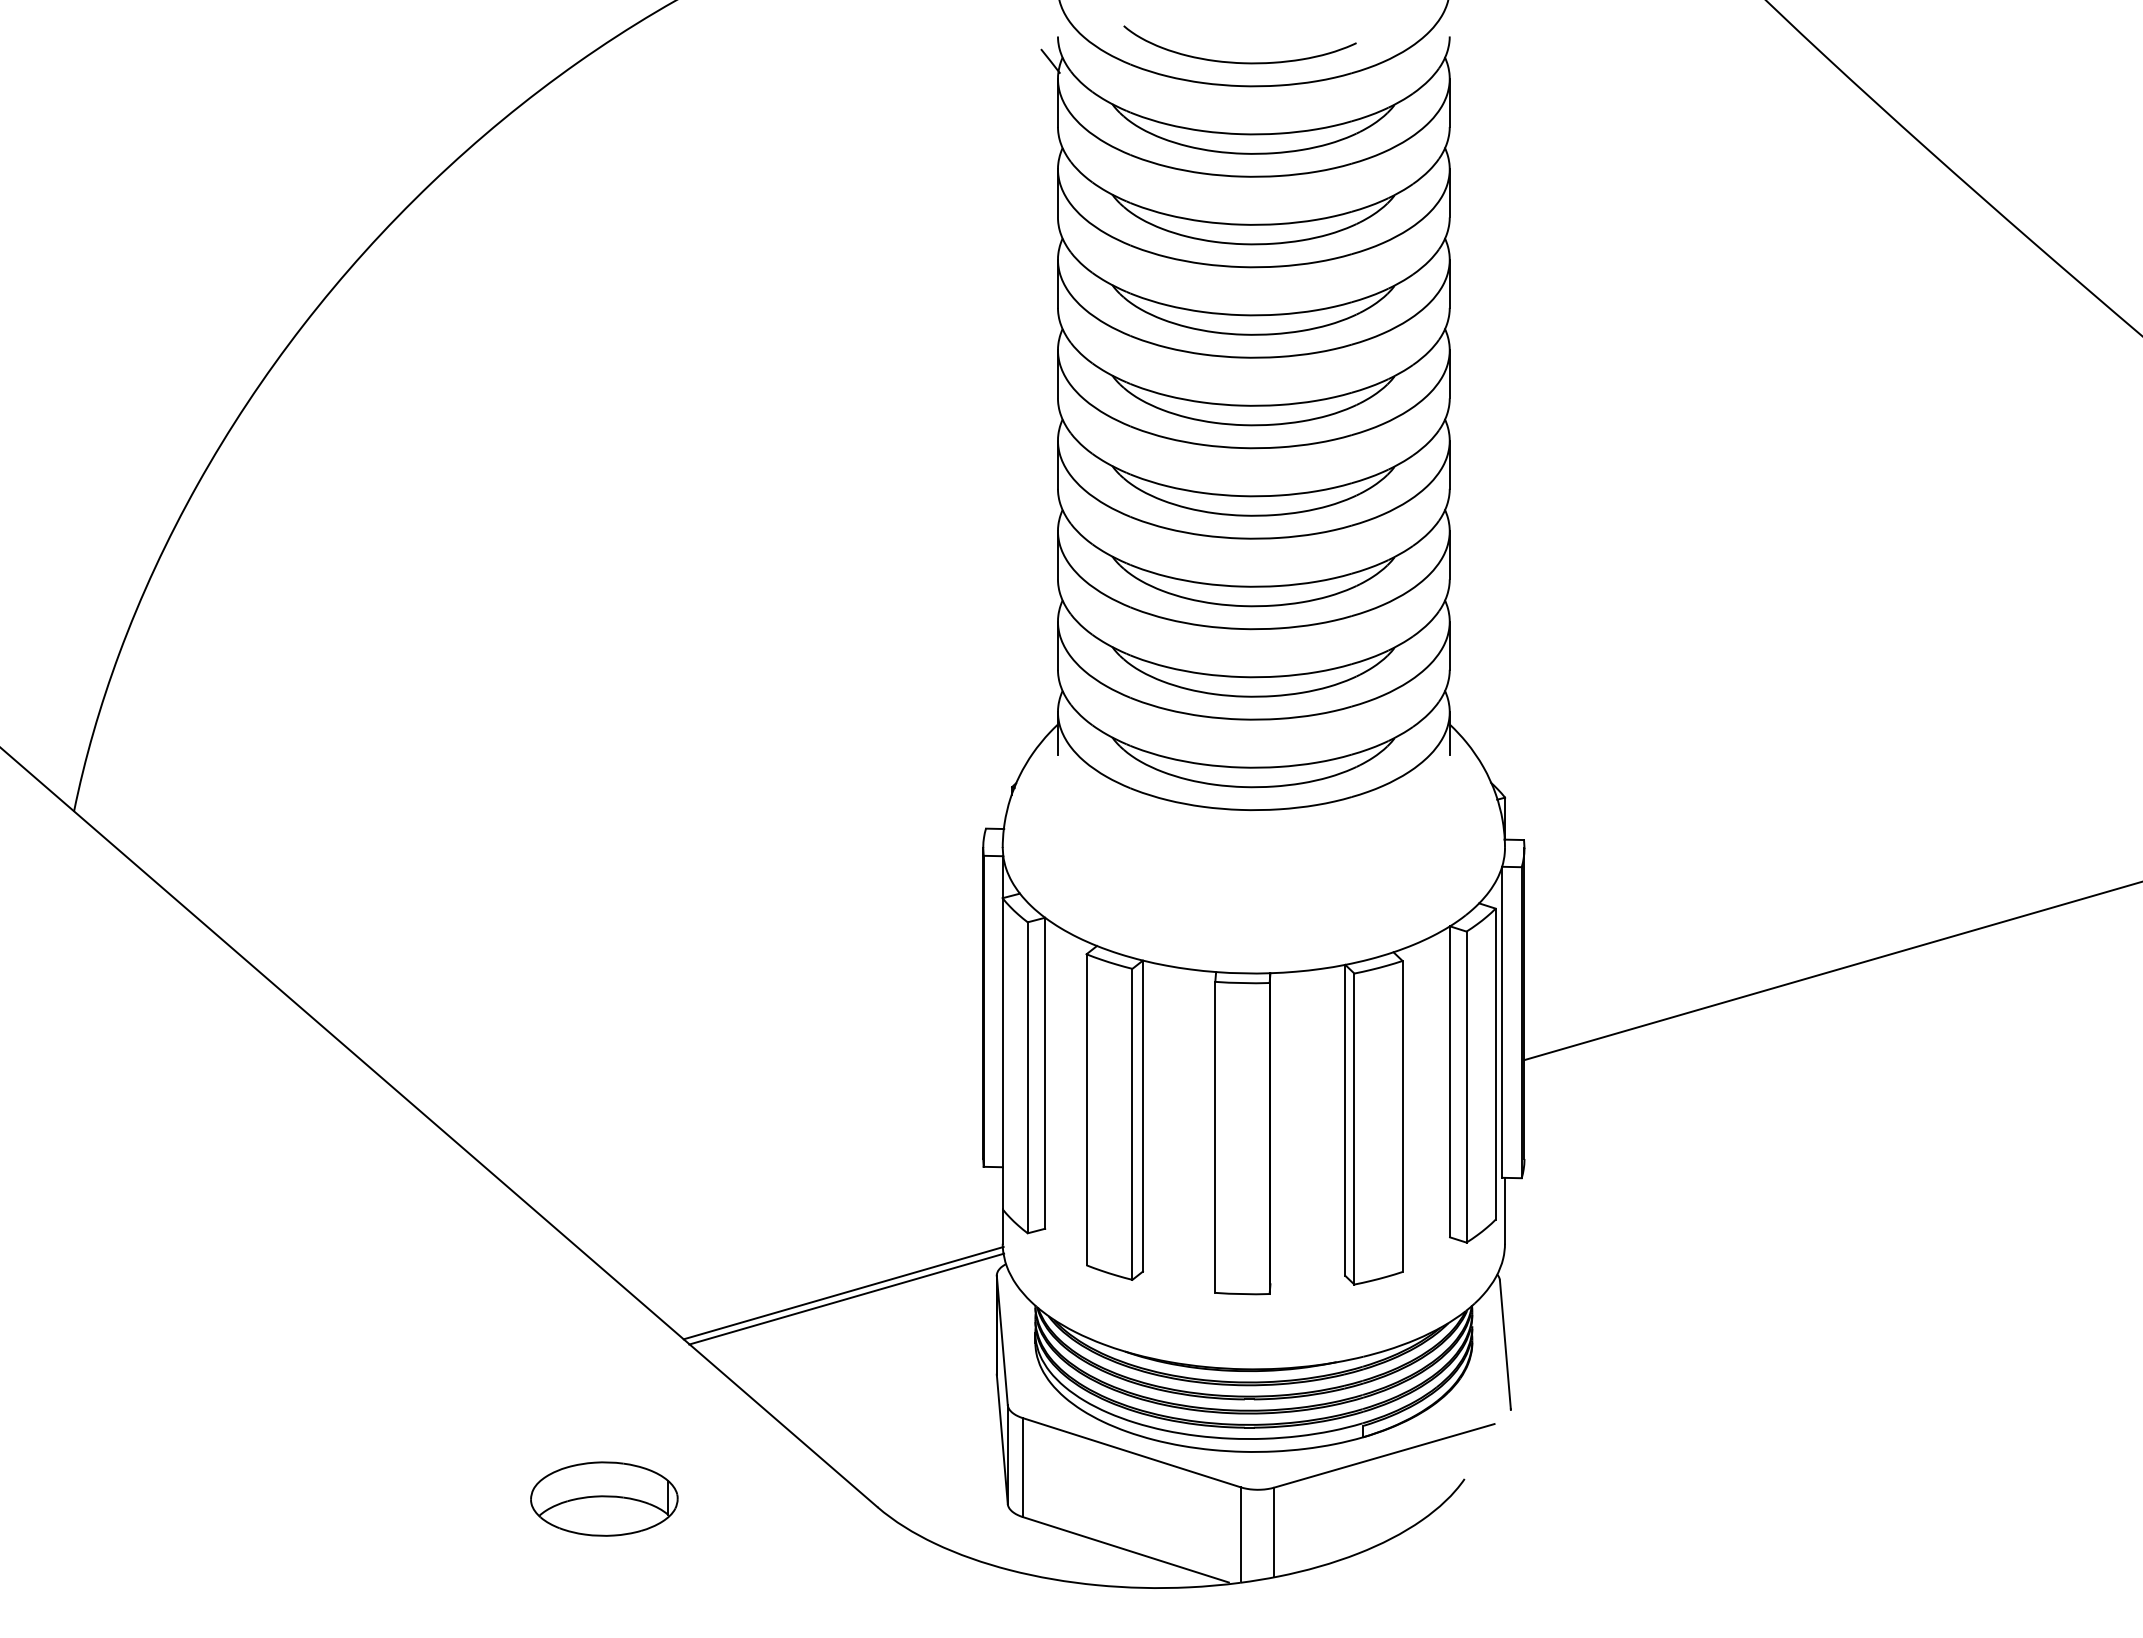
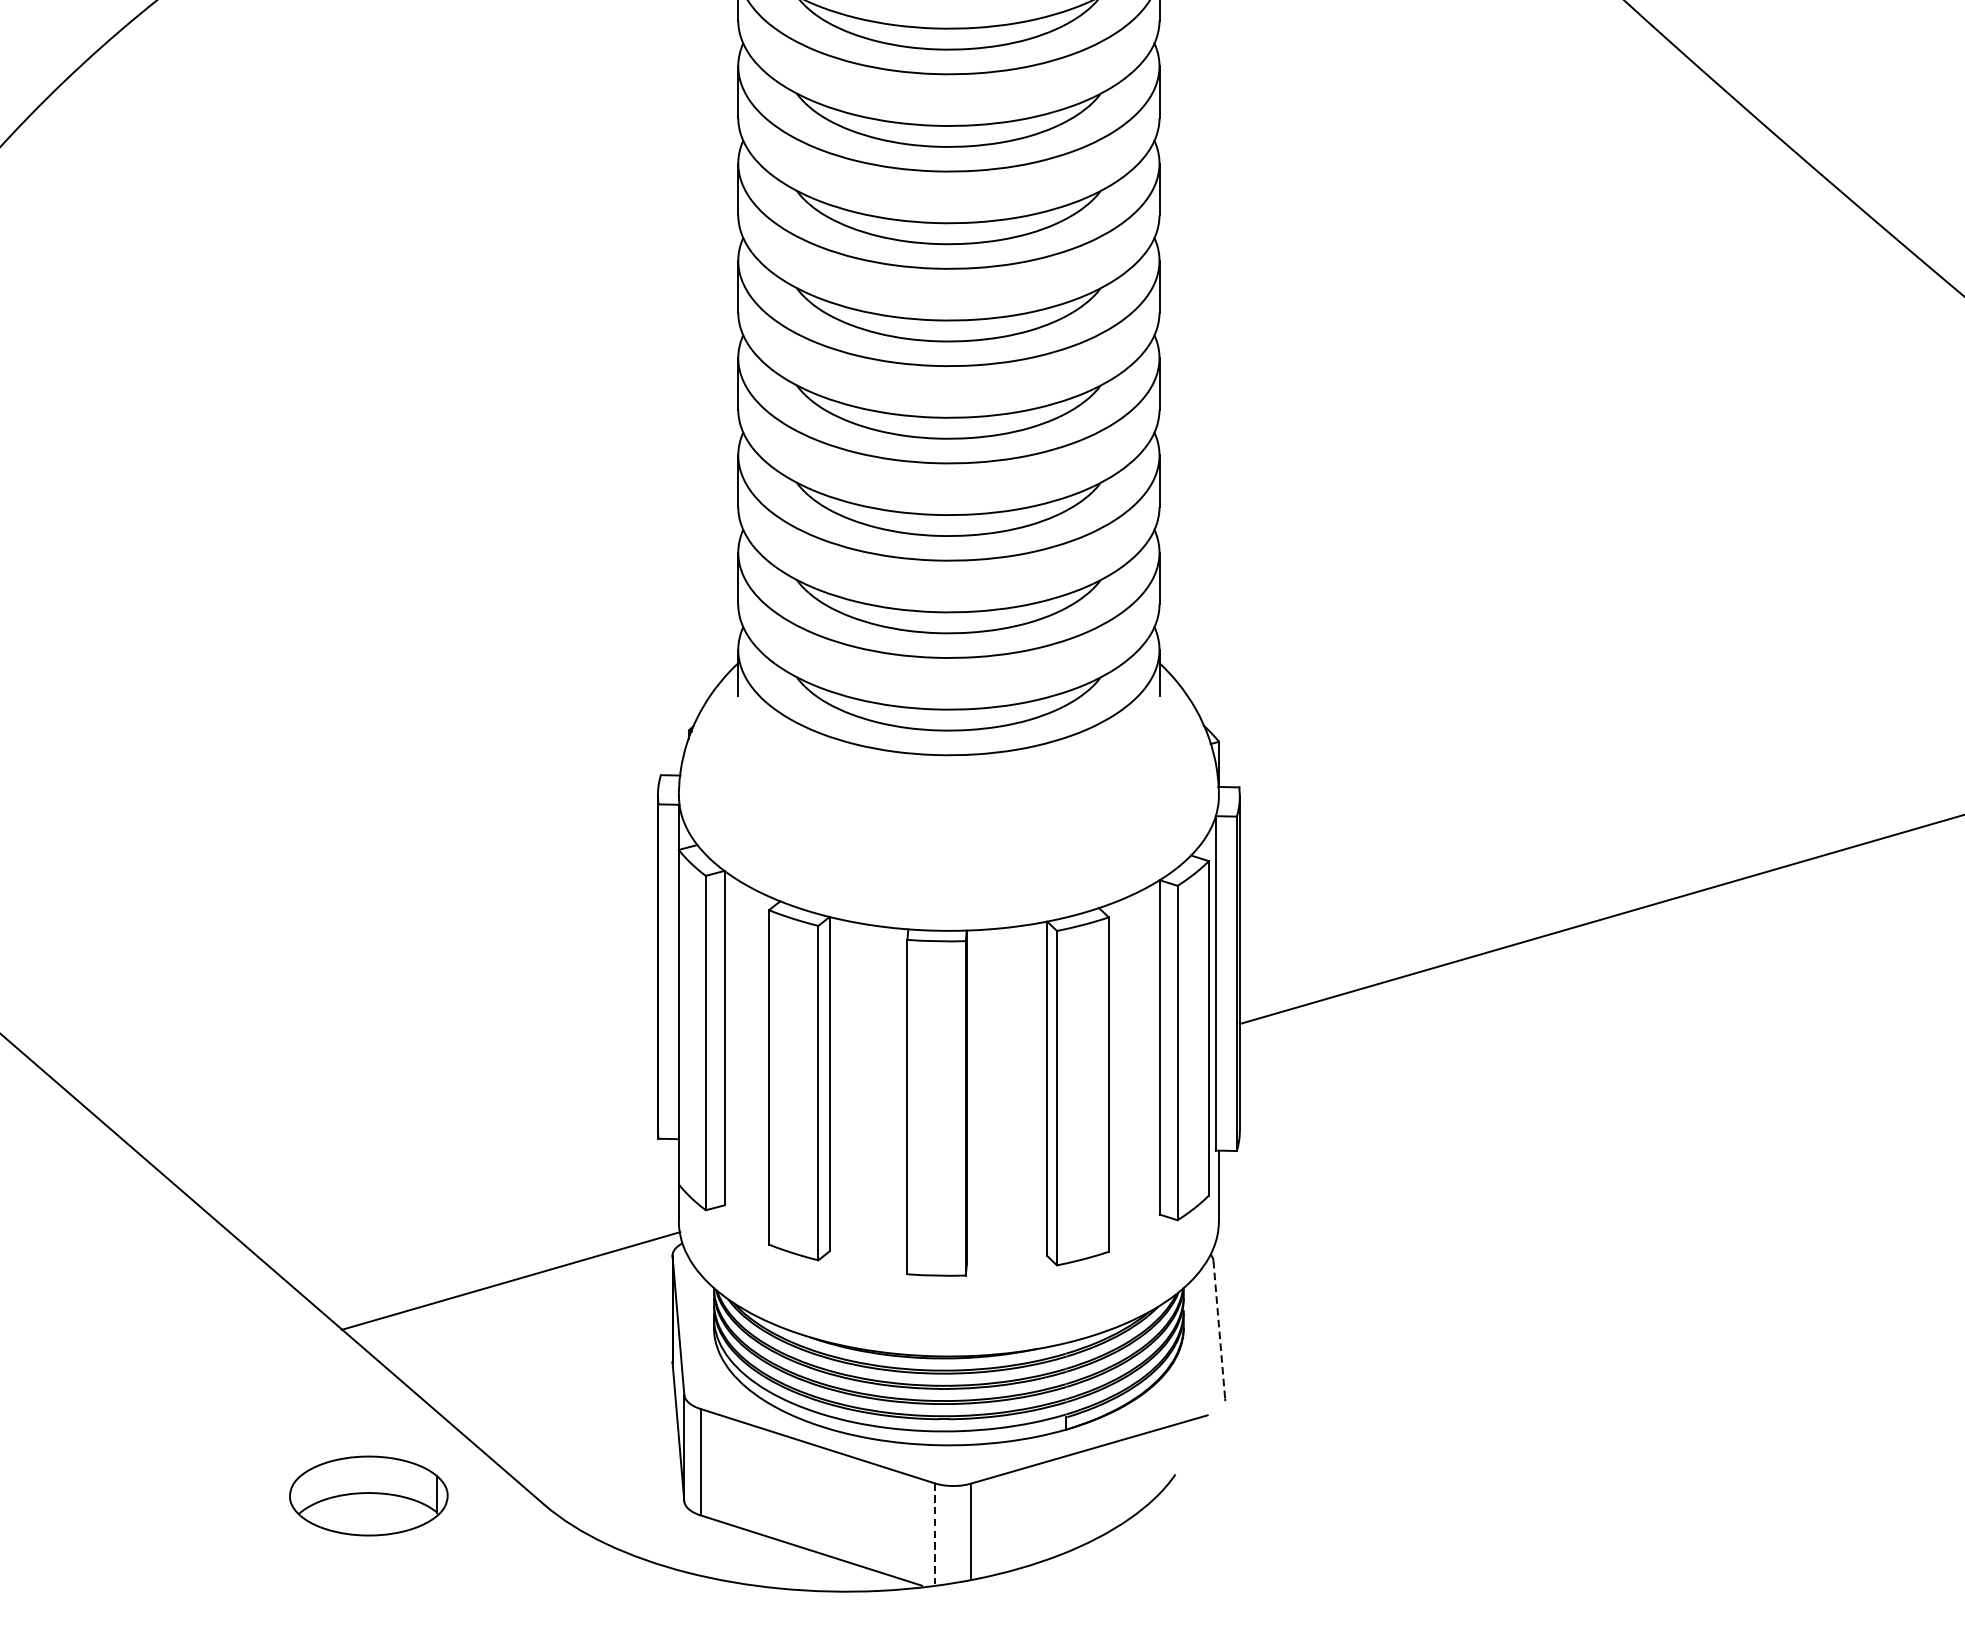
line: (843, 1292) -> (507, 1273), removed
line: (1505, 1344) -> (1219, 1329), solid -> dashed
part: (604, 1498) -> (368, 1495), moved
line: (1240, 1534) -> (934, 1534), solid -> dashed

